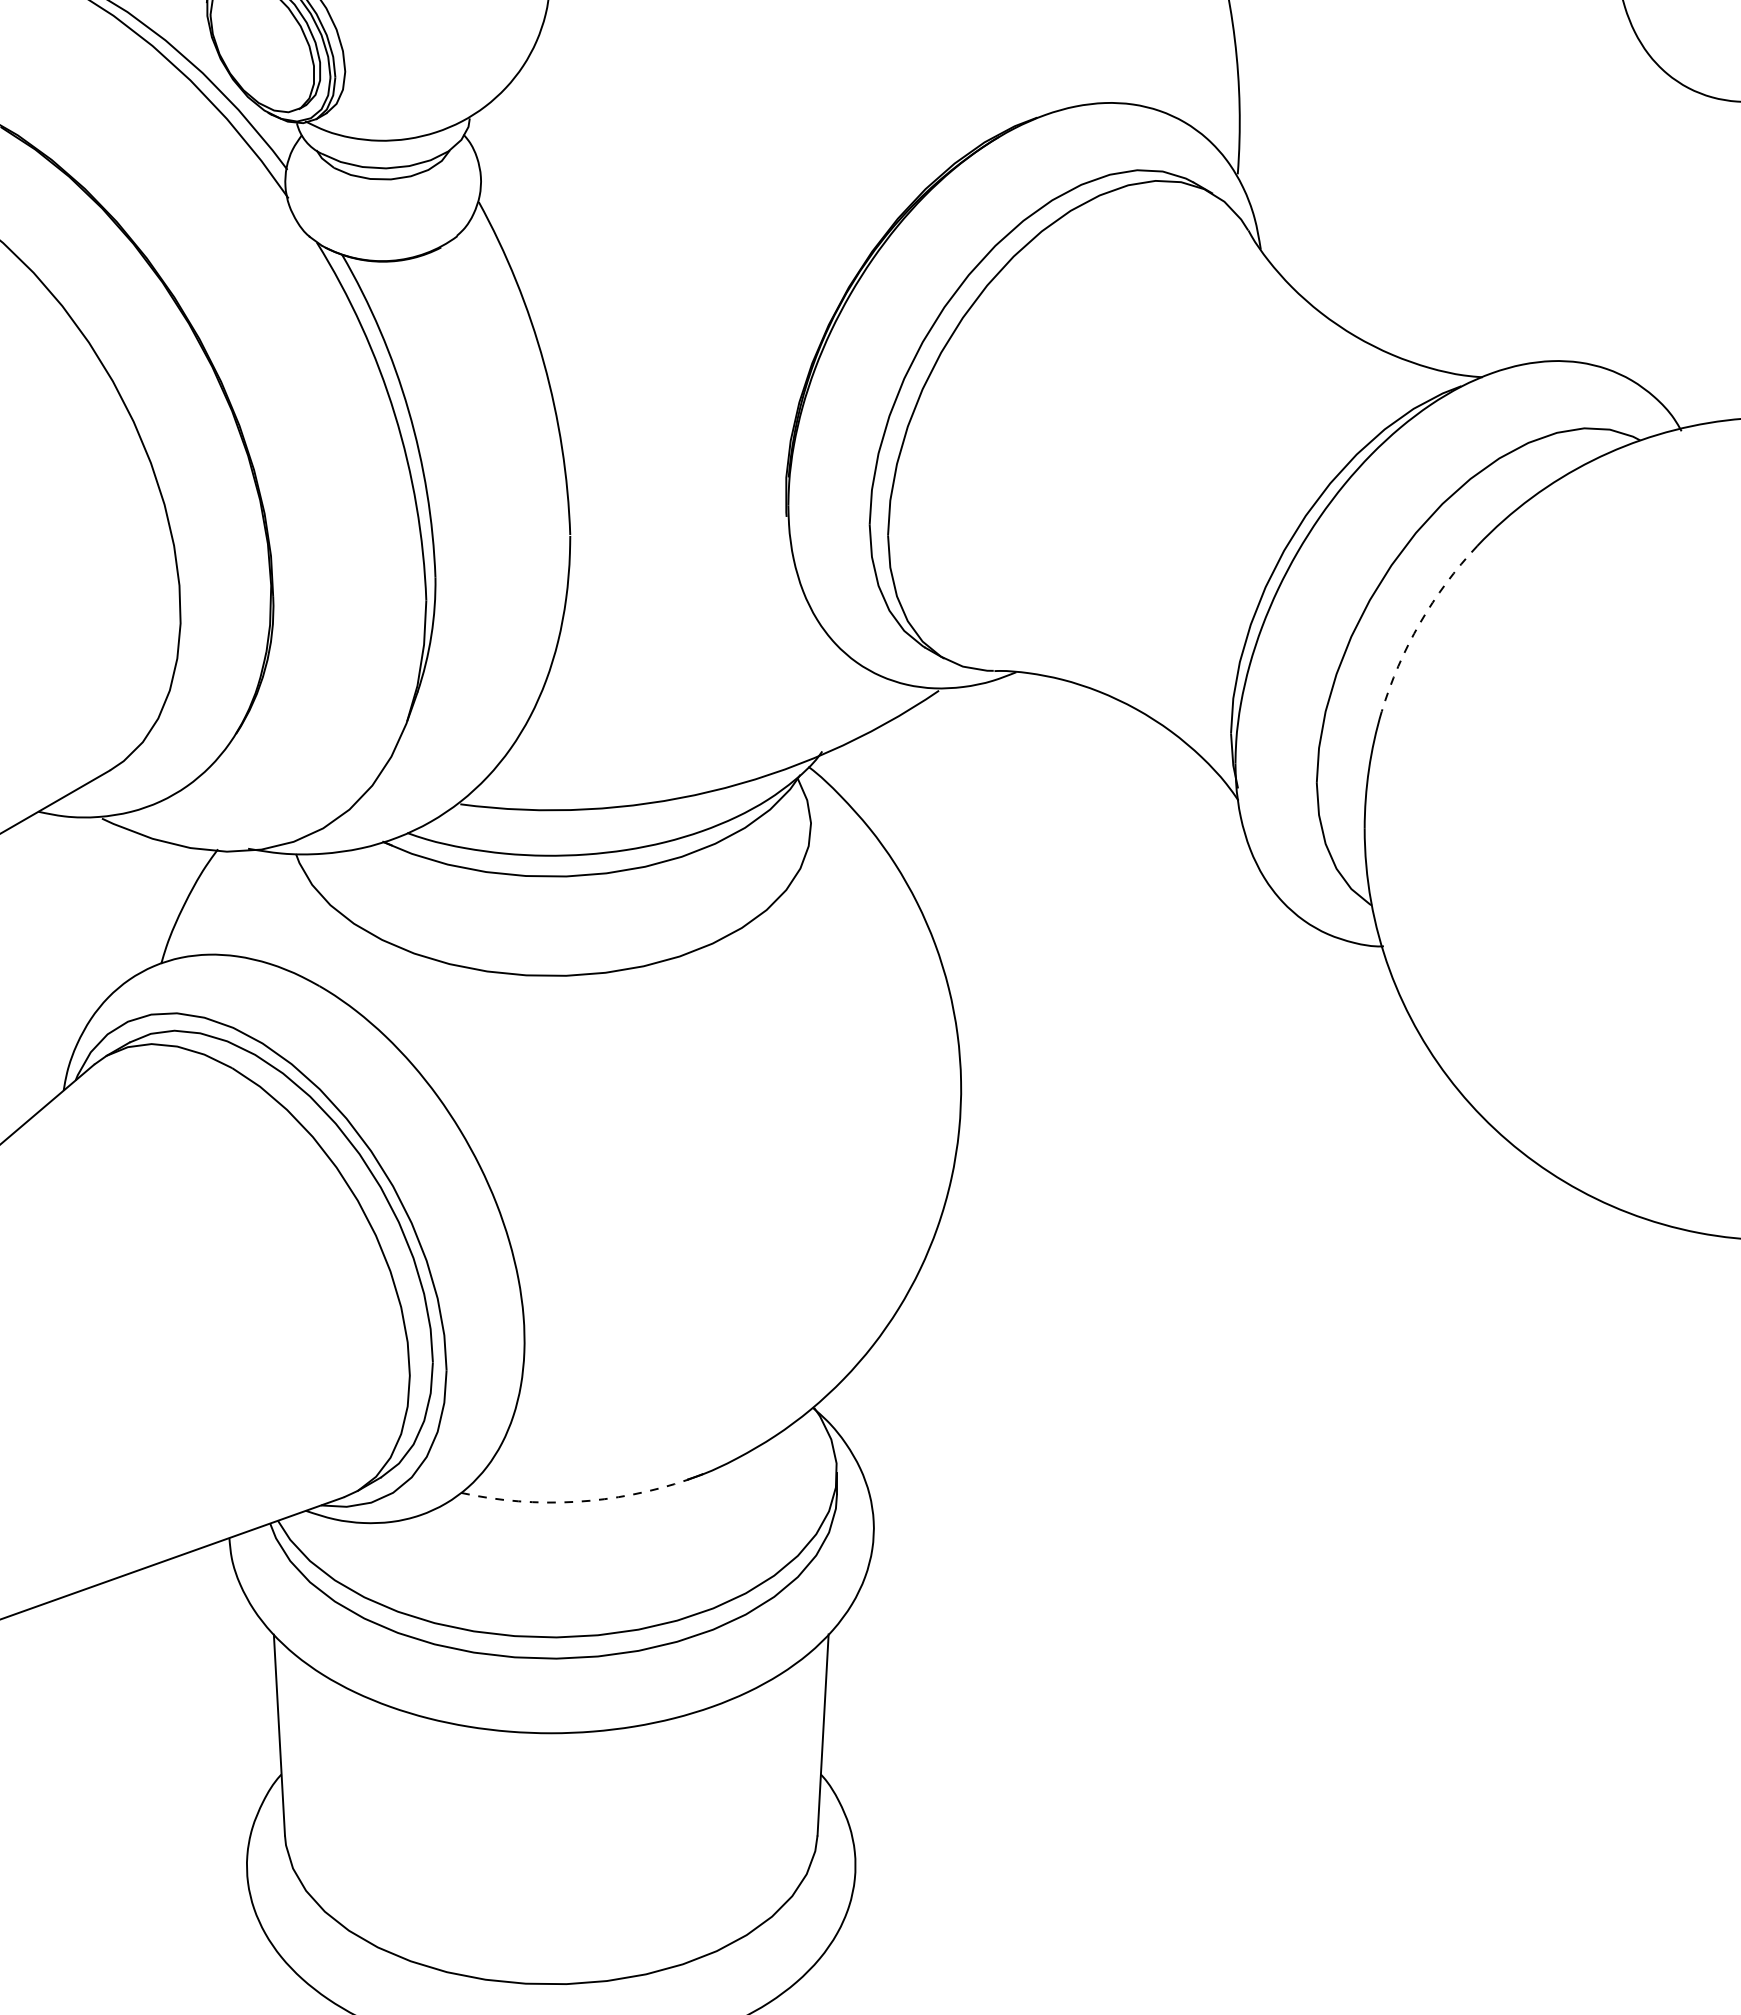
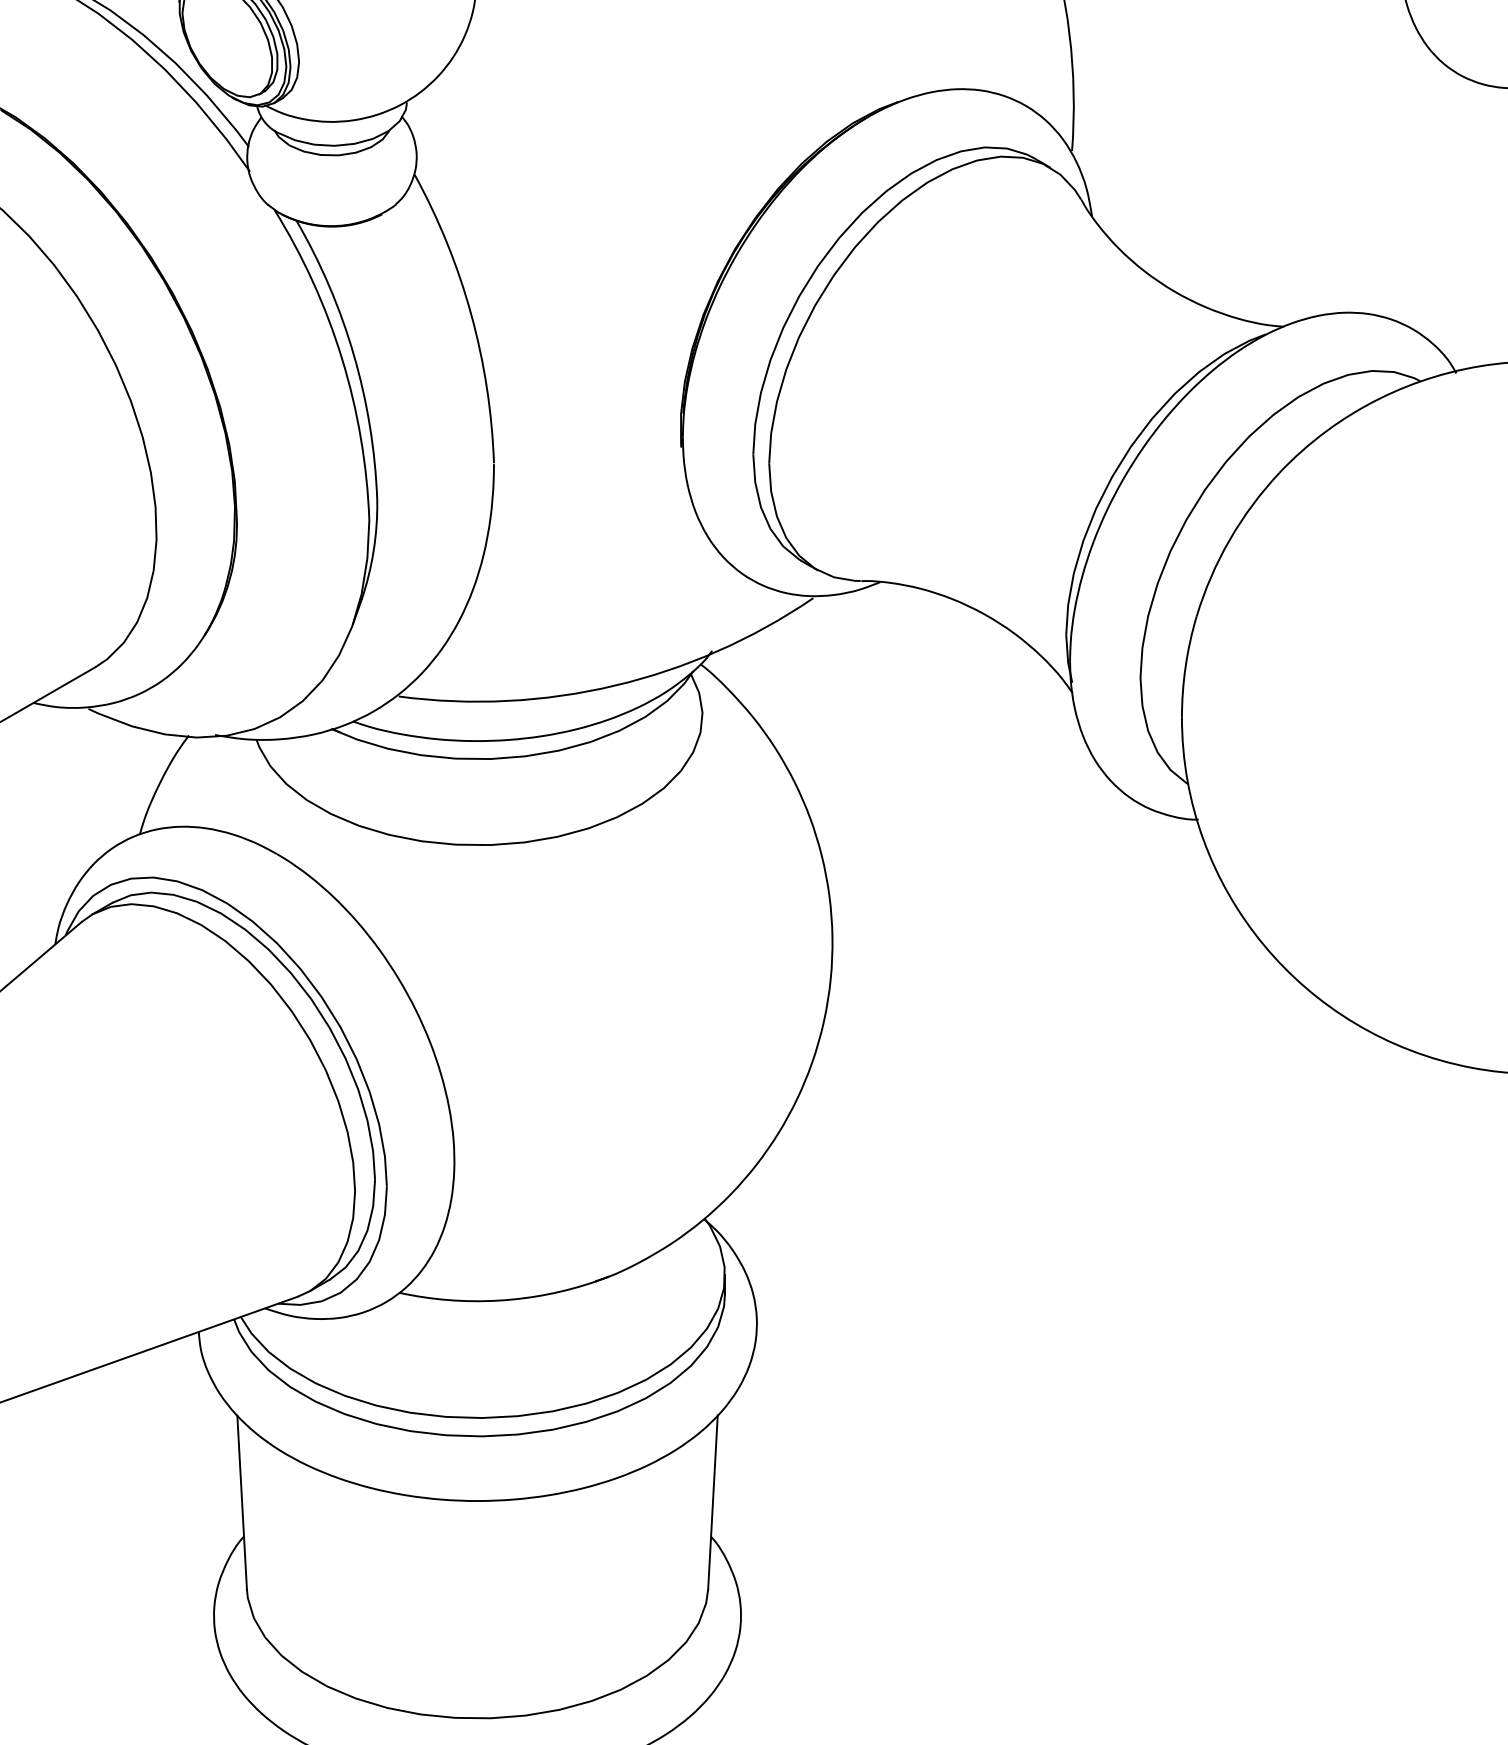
arc: (1420, 623) -> (1230, 539), dashed -> solid
arc: (575, 1501) -> (498, 1300), dashed -> solid

